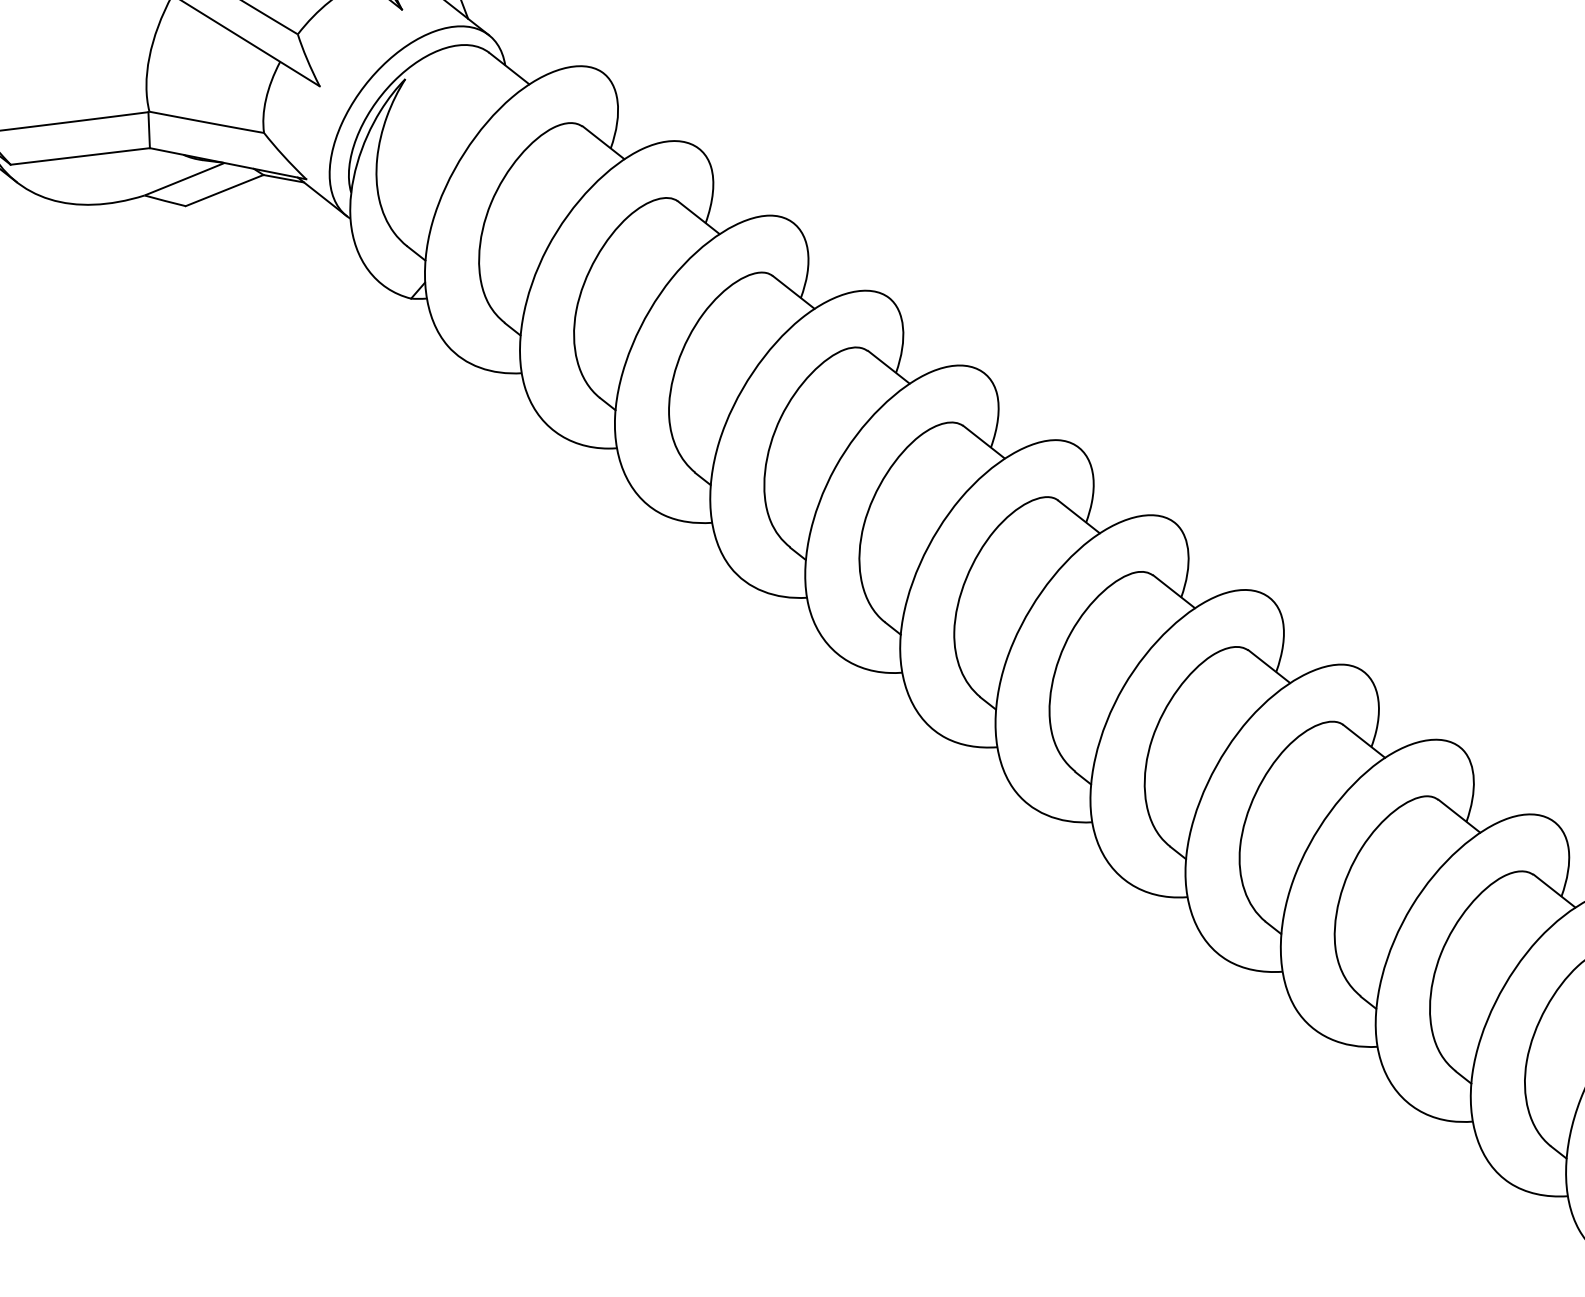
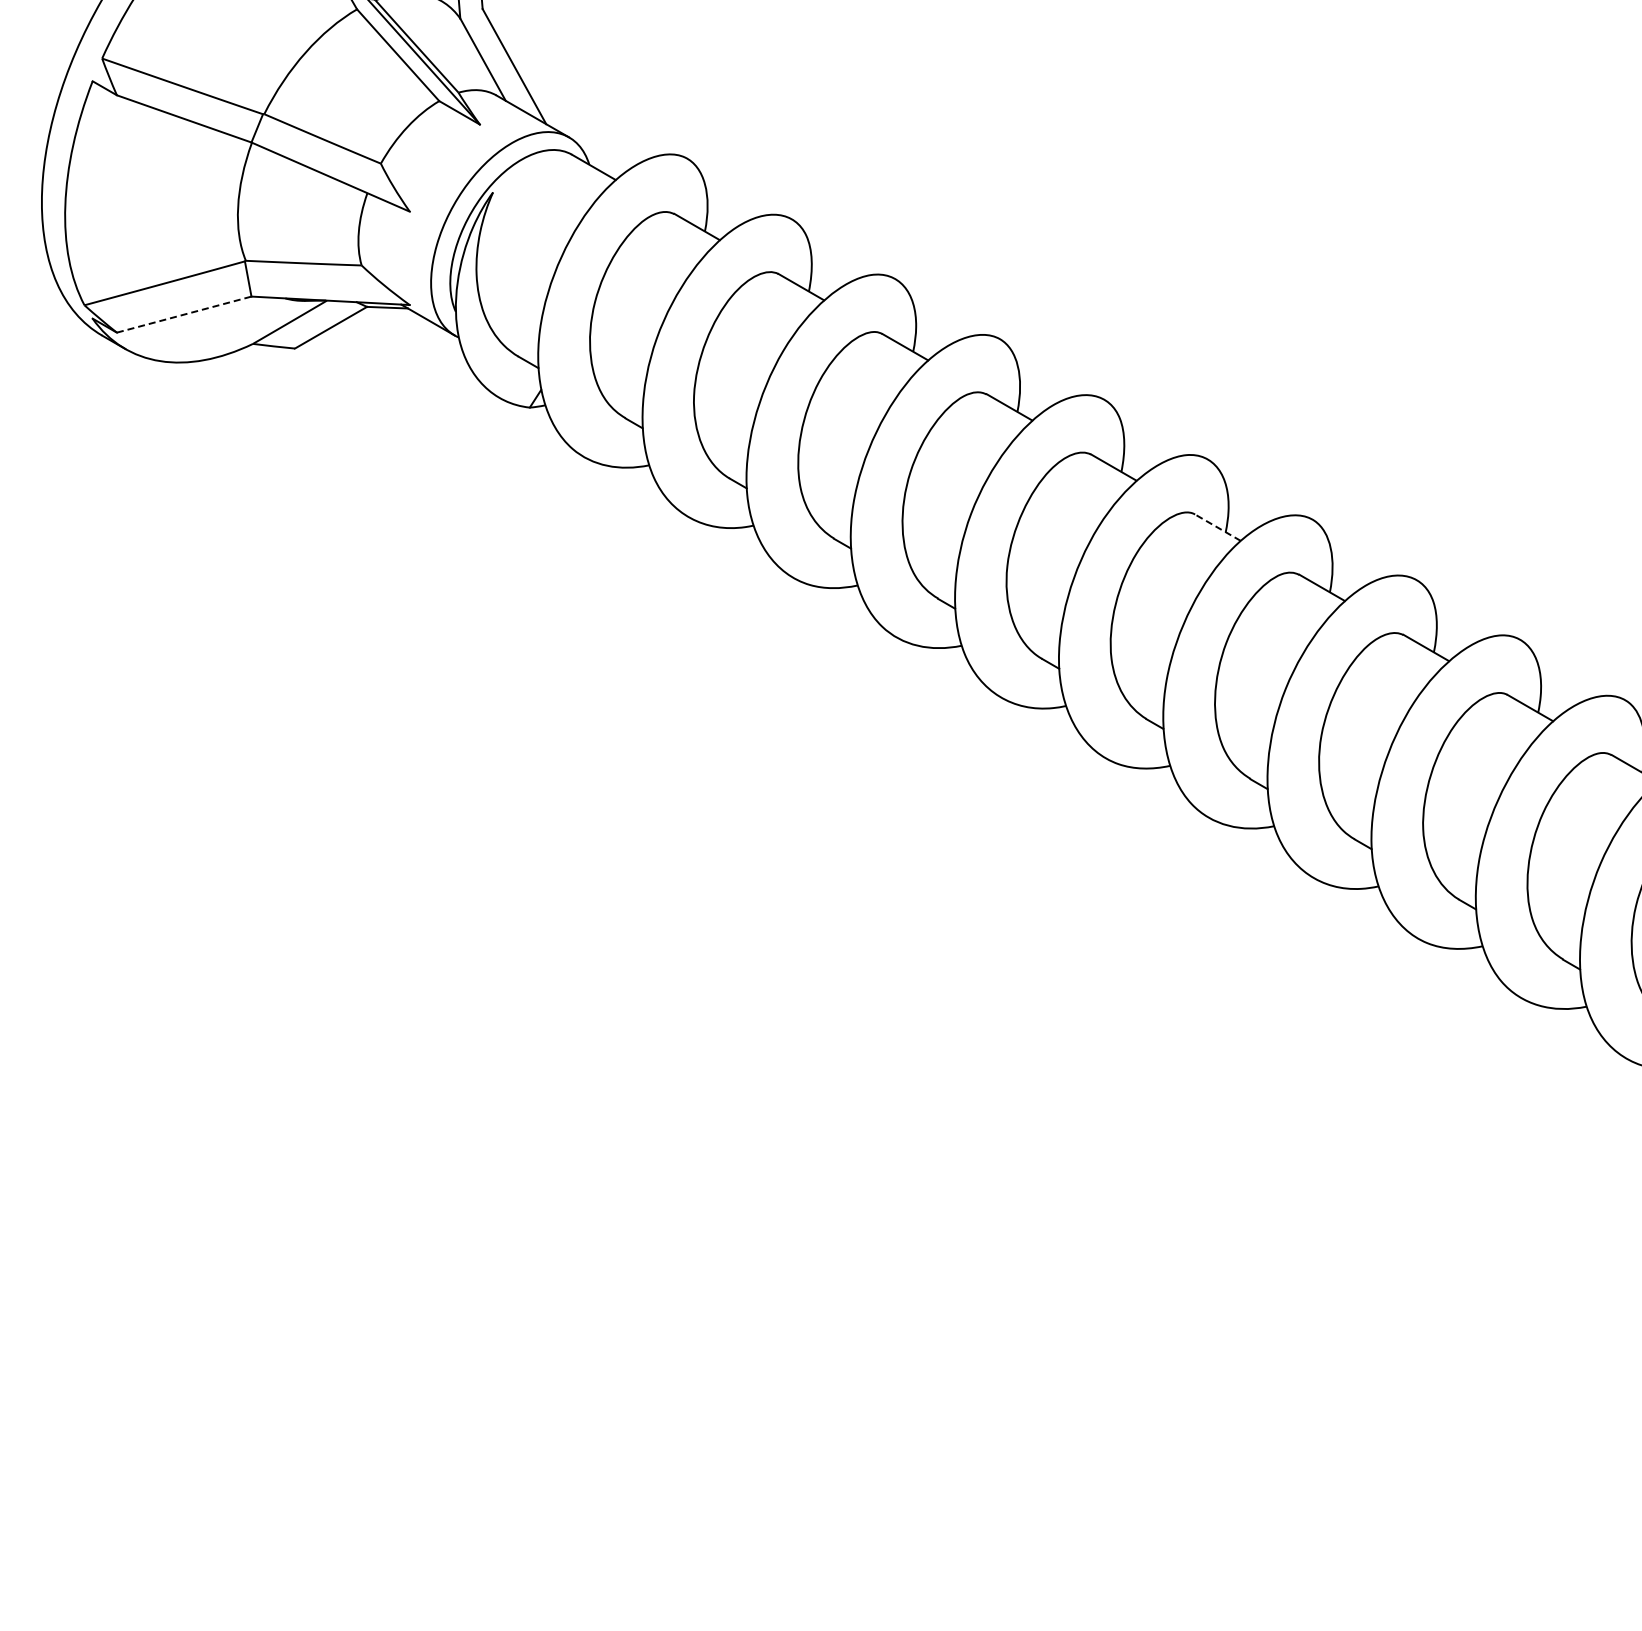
line: (80, 156) -> (184, 314), solid -> dashed
line: (1078, 516) -> (1217, 527), solid -> dashed

